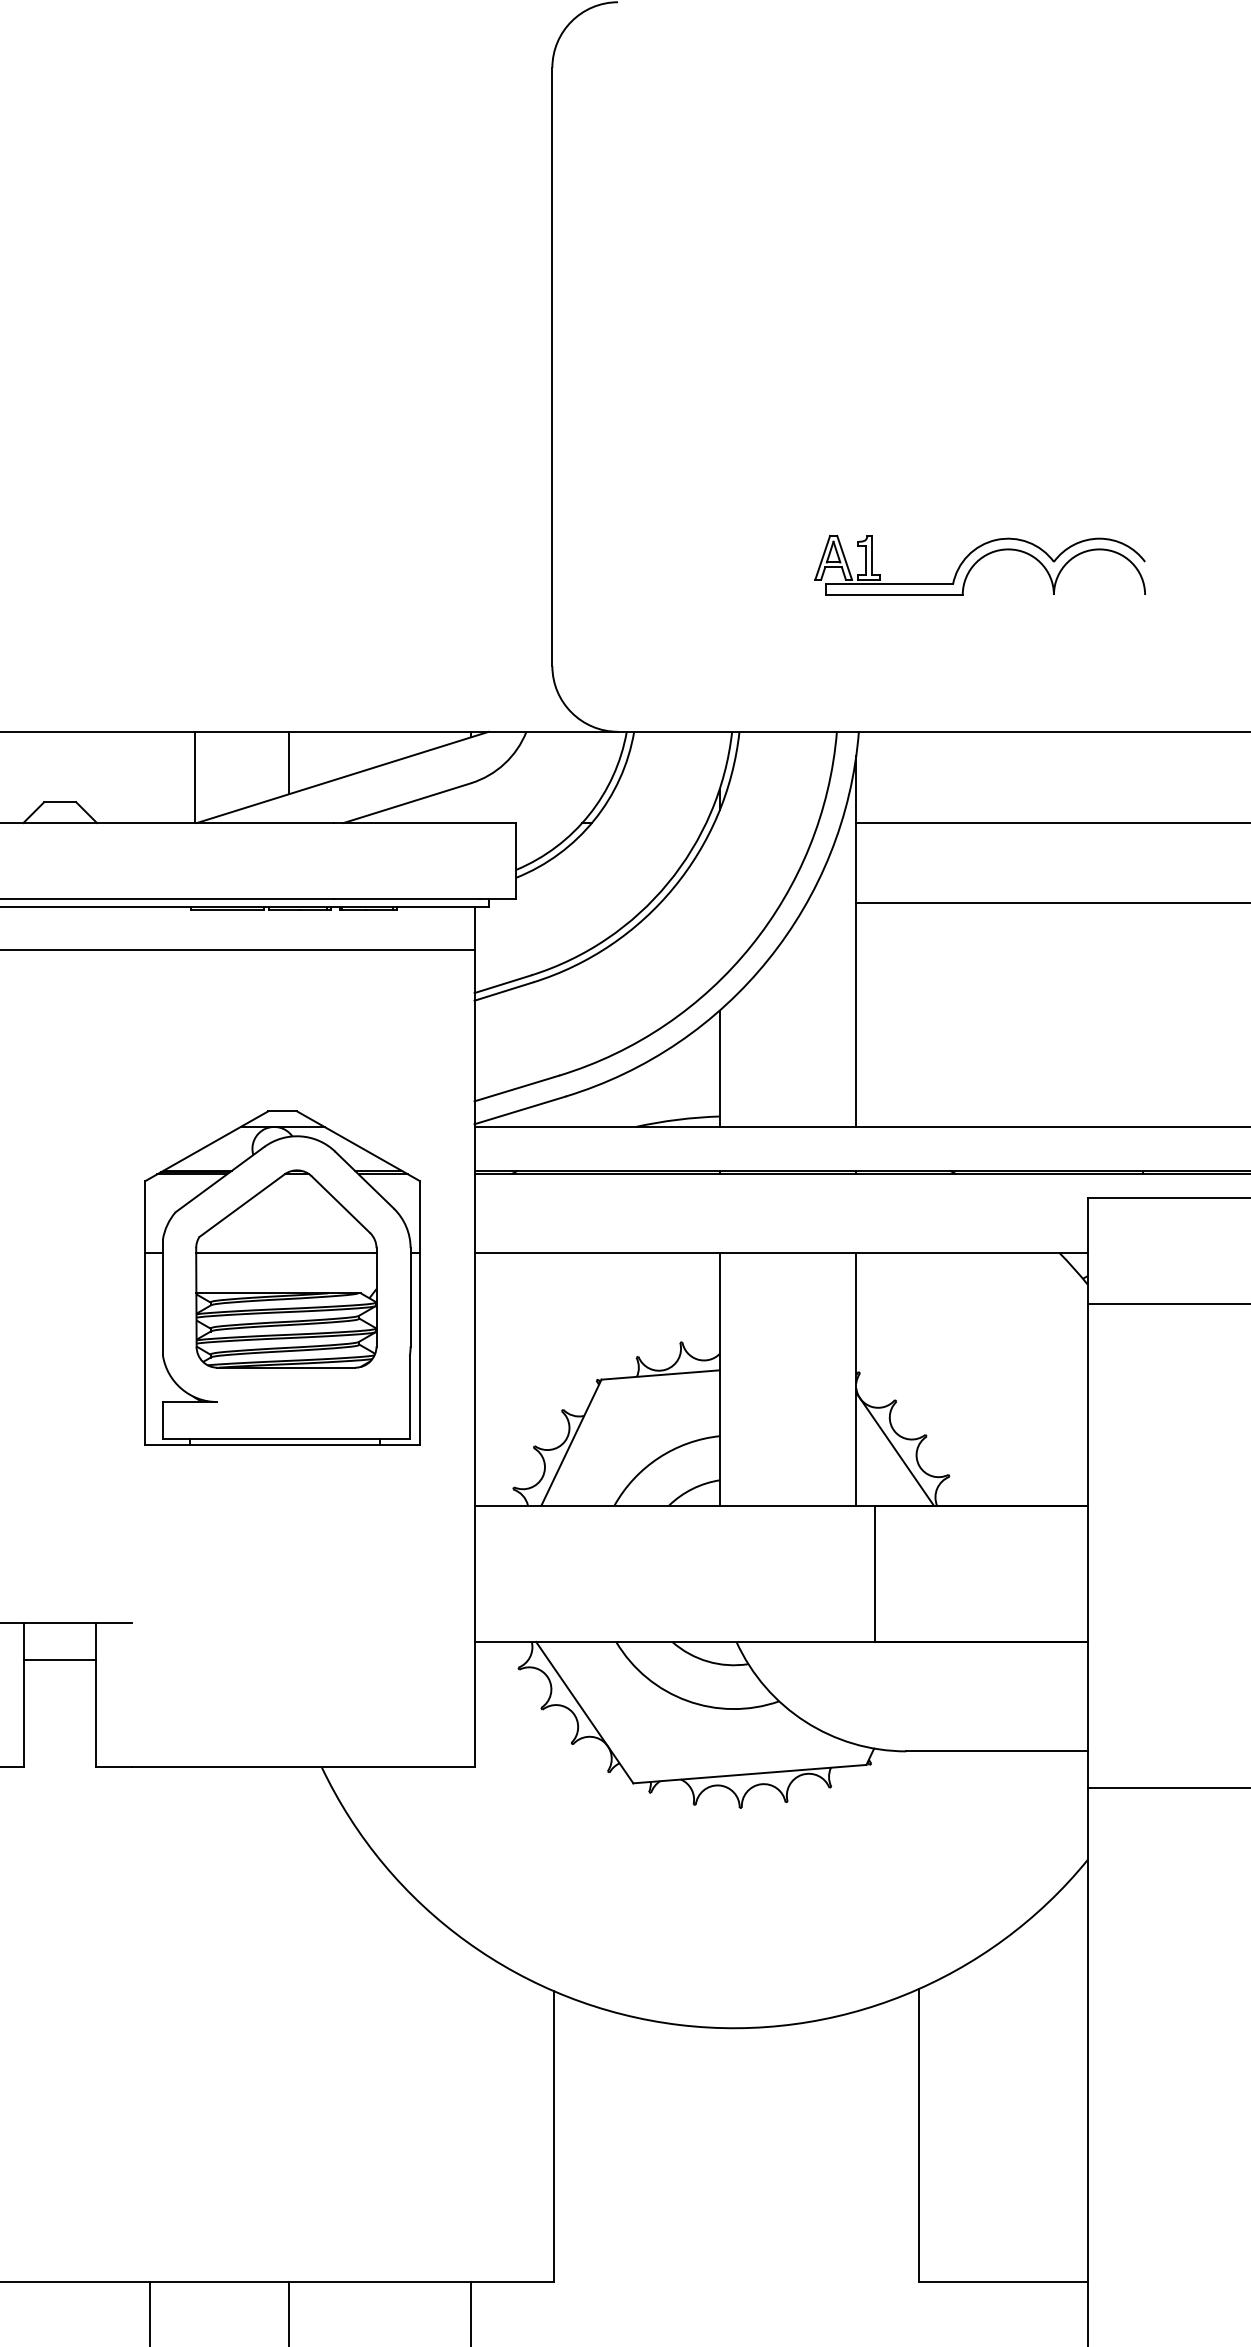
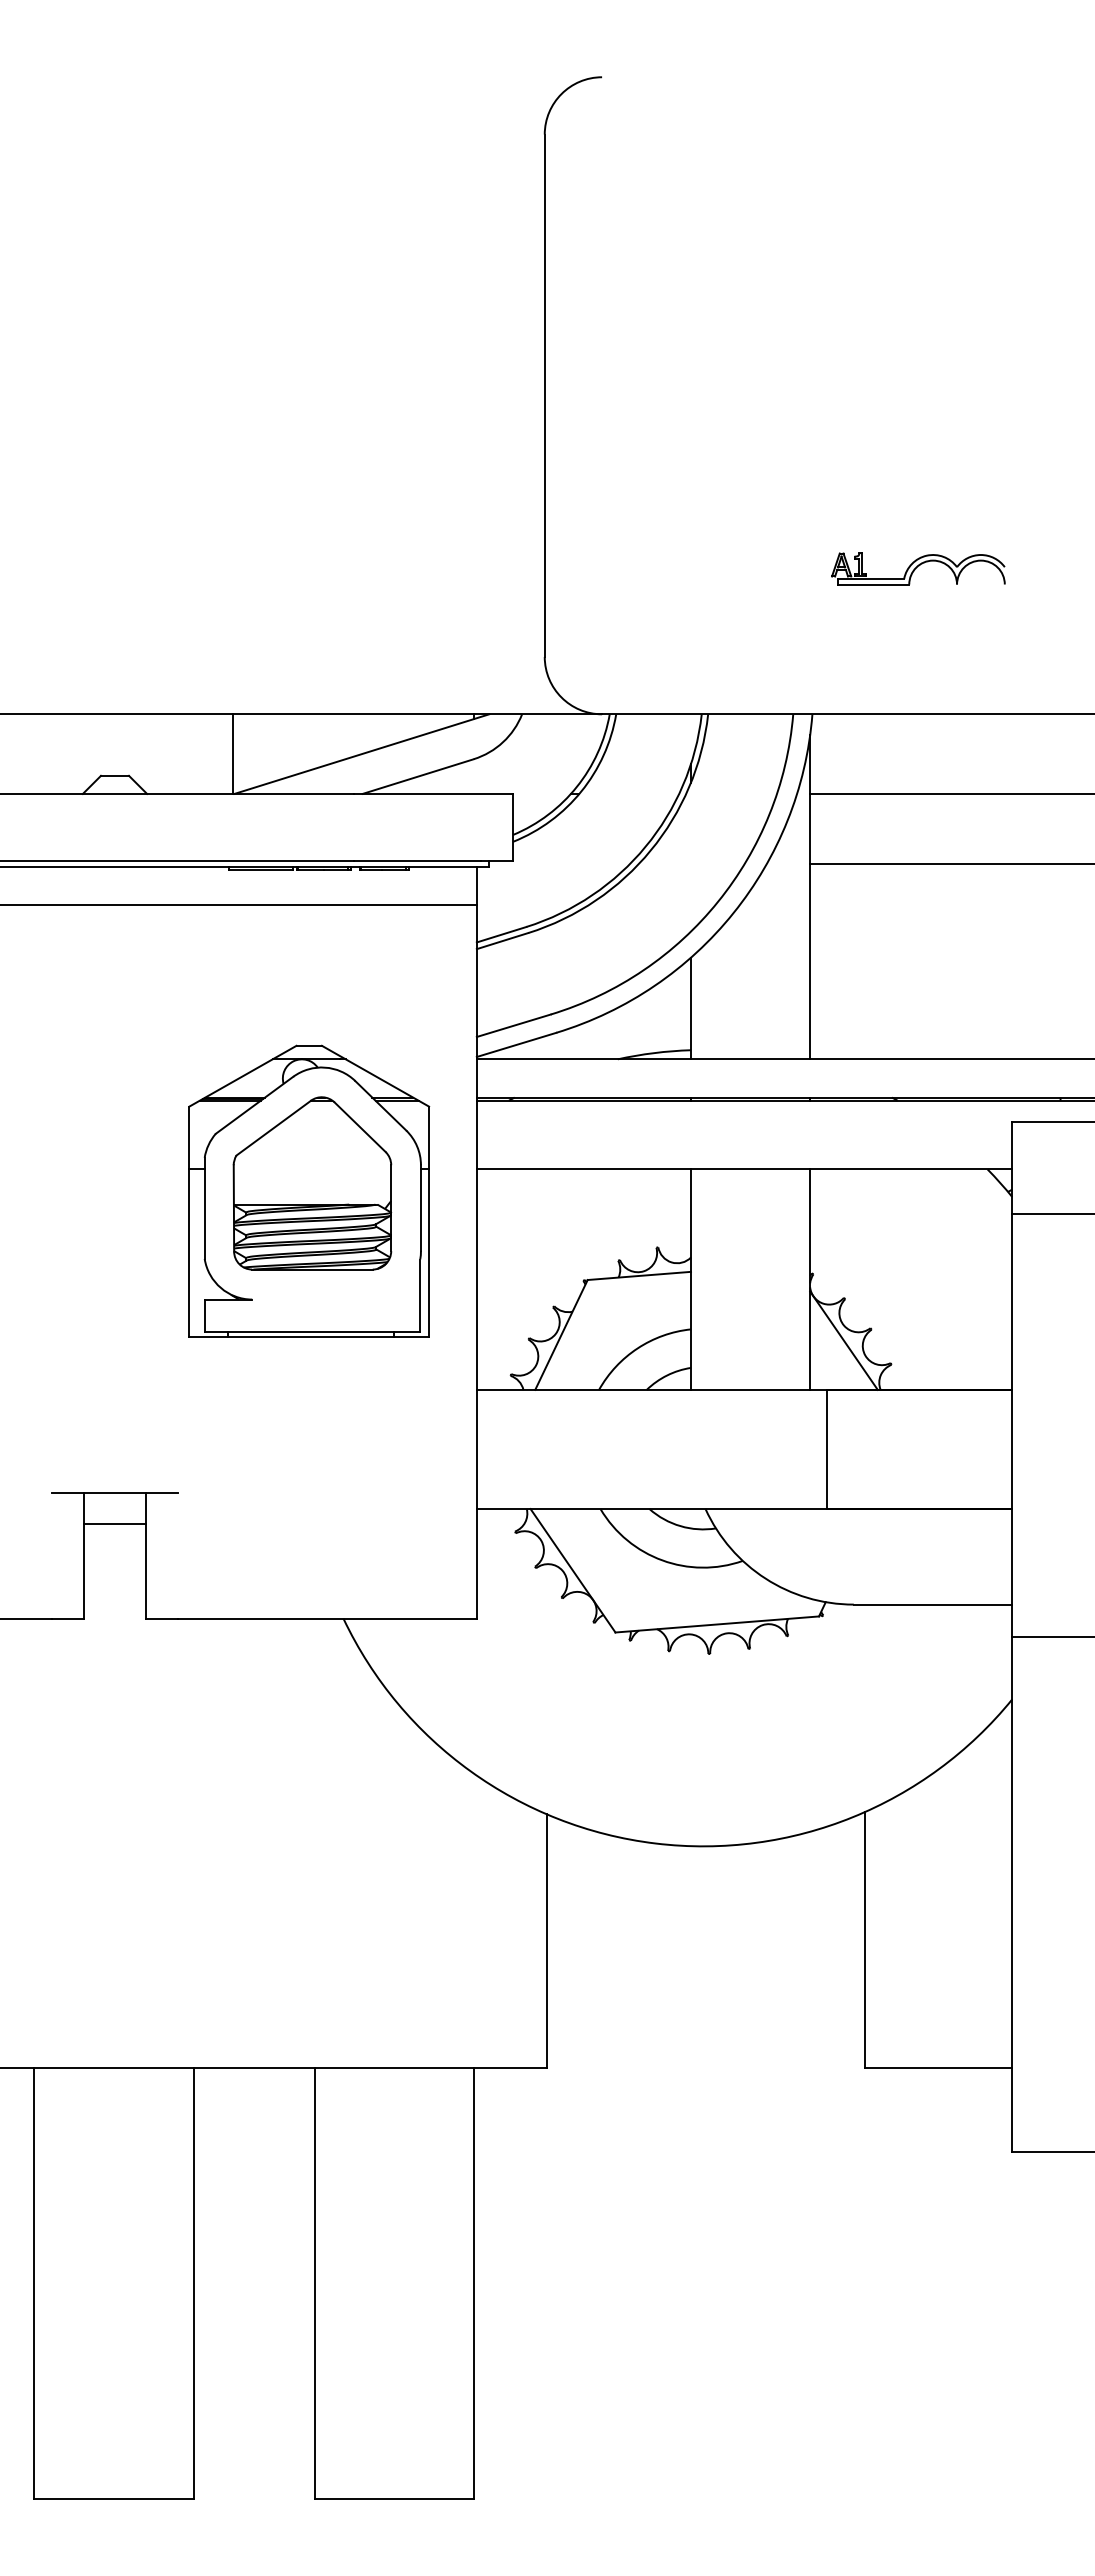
part: (980, 564) -> (918, 568), size x0.6
line: (288, 762) -> (314, 741), removed
line: (286, 1253) -> (312, 1169), removed

